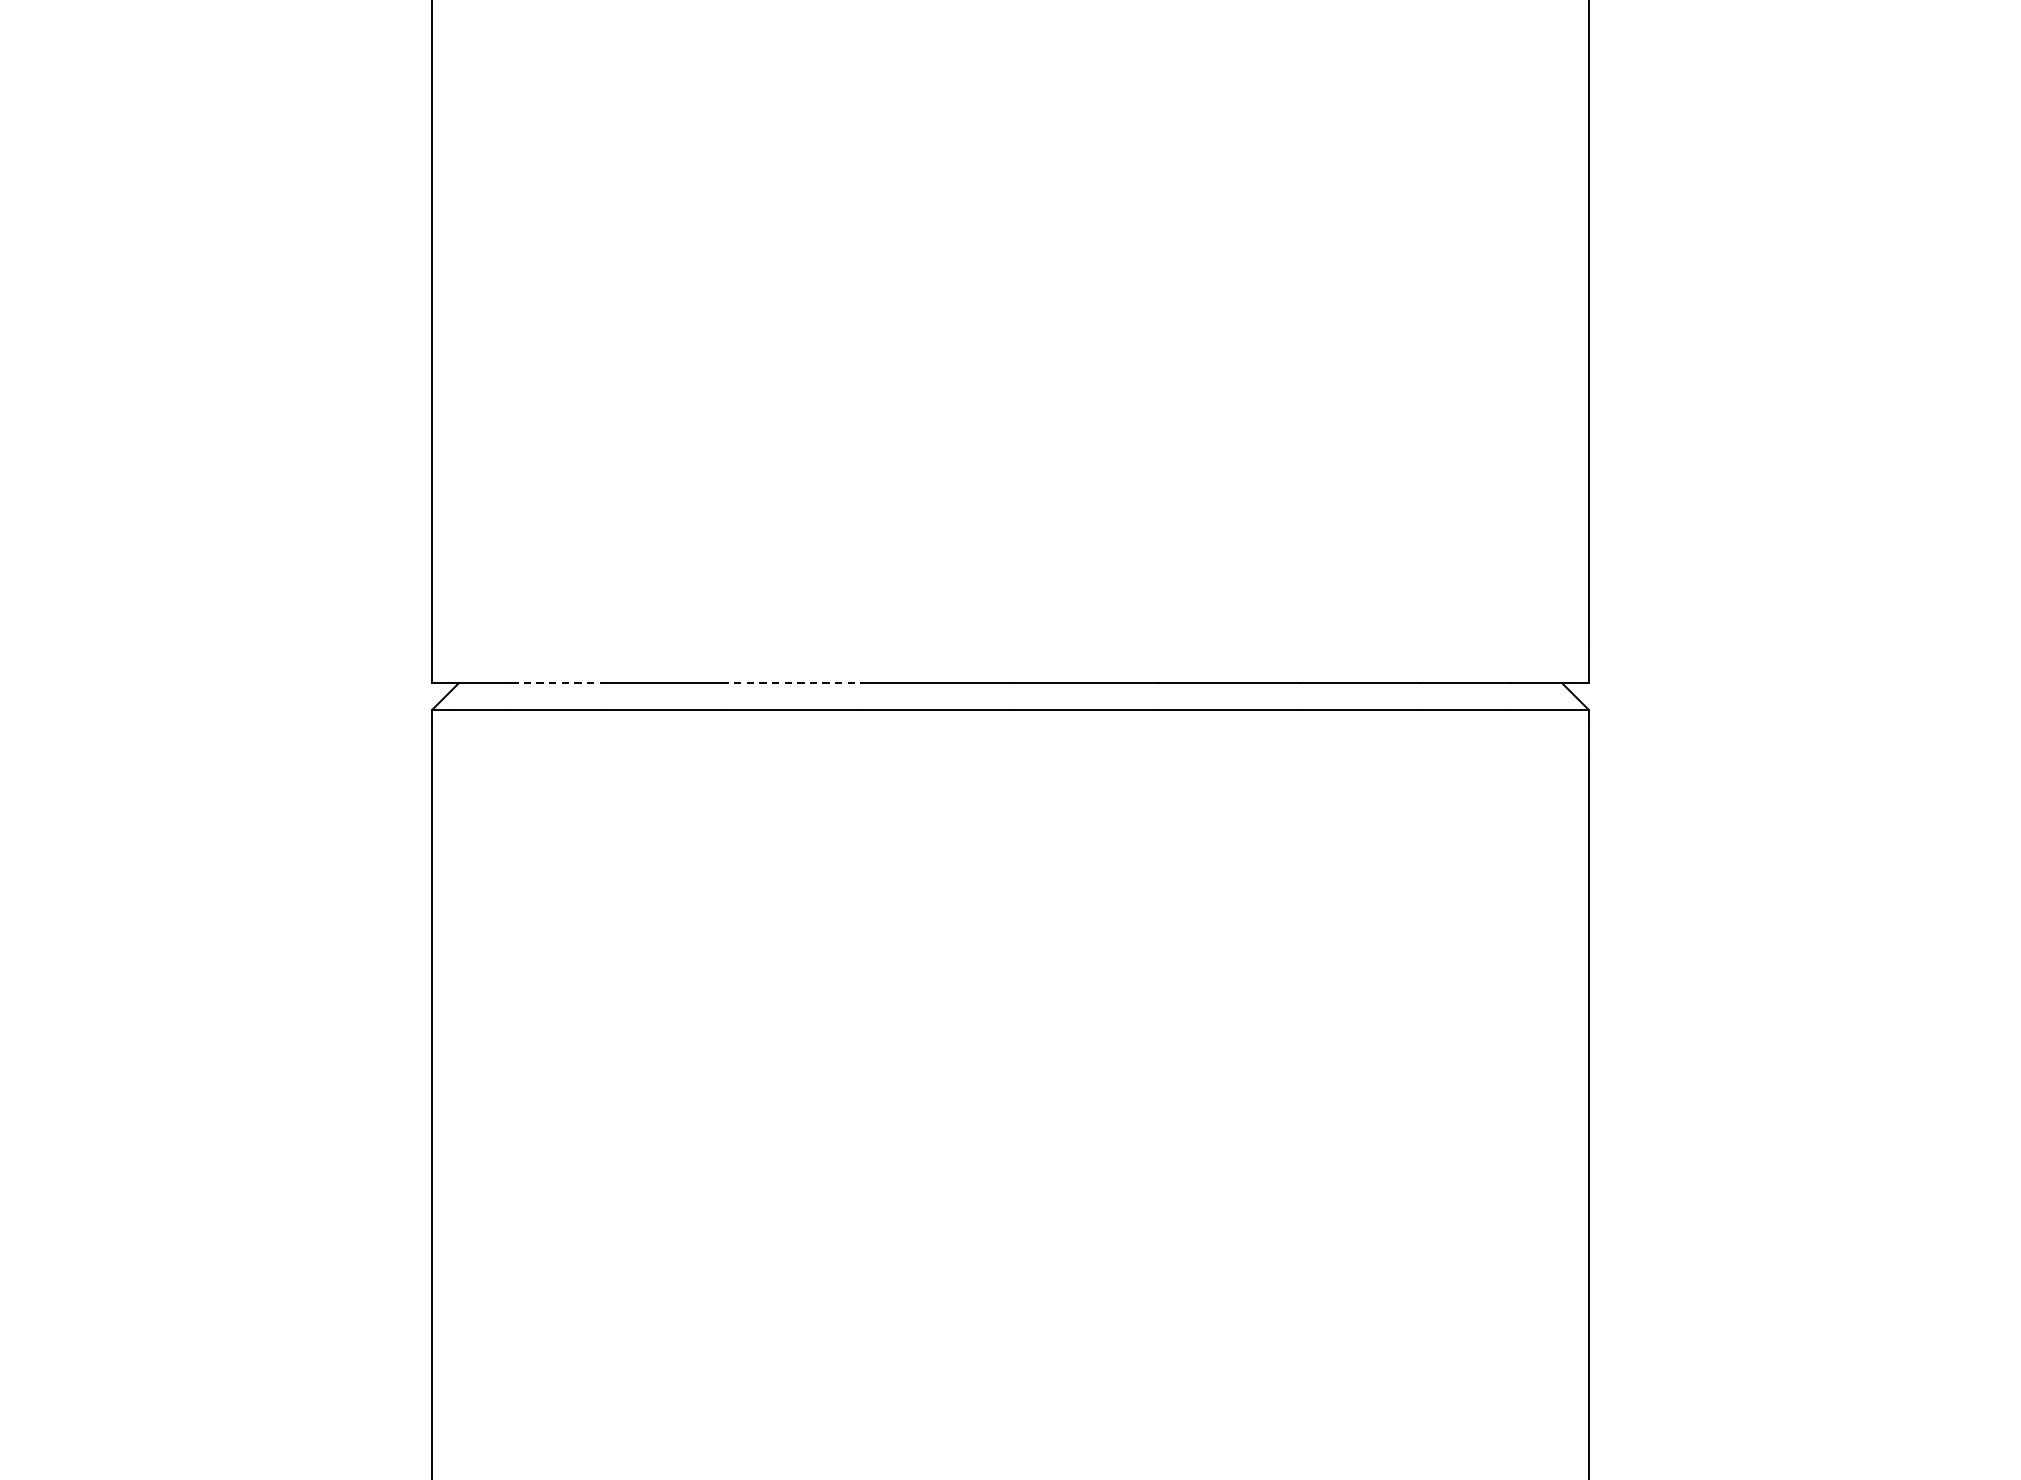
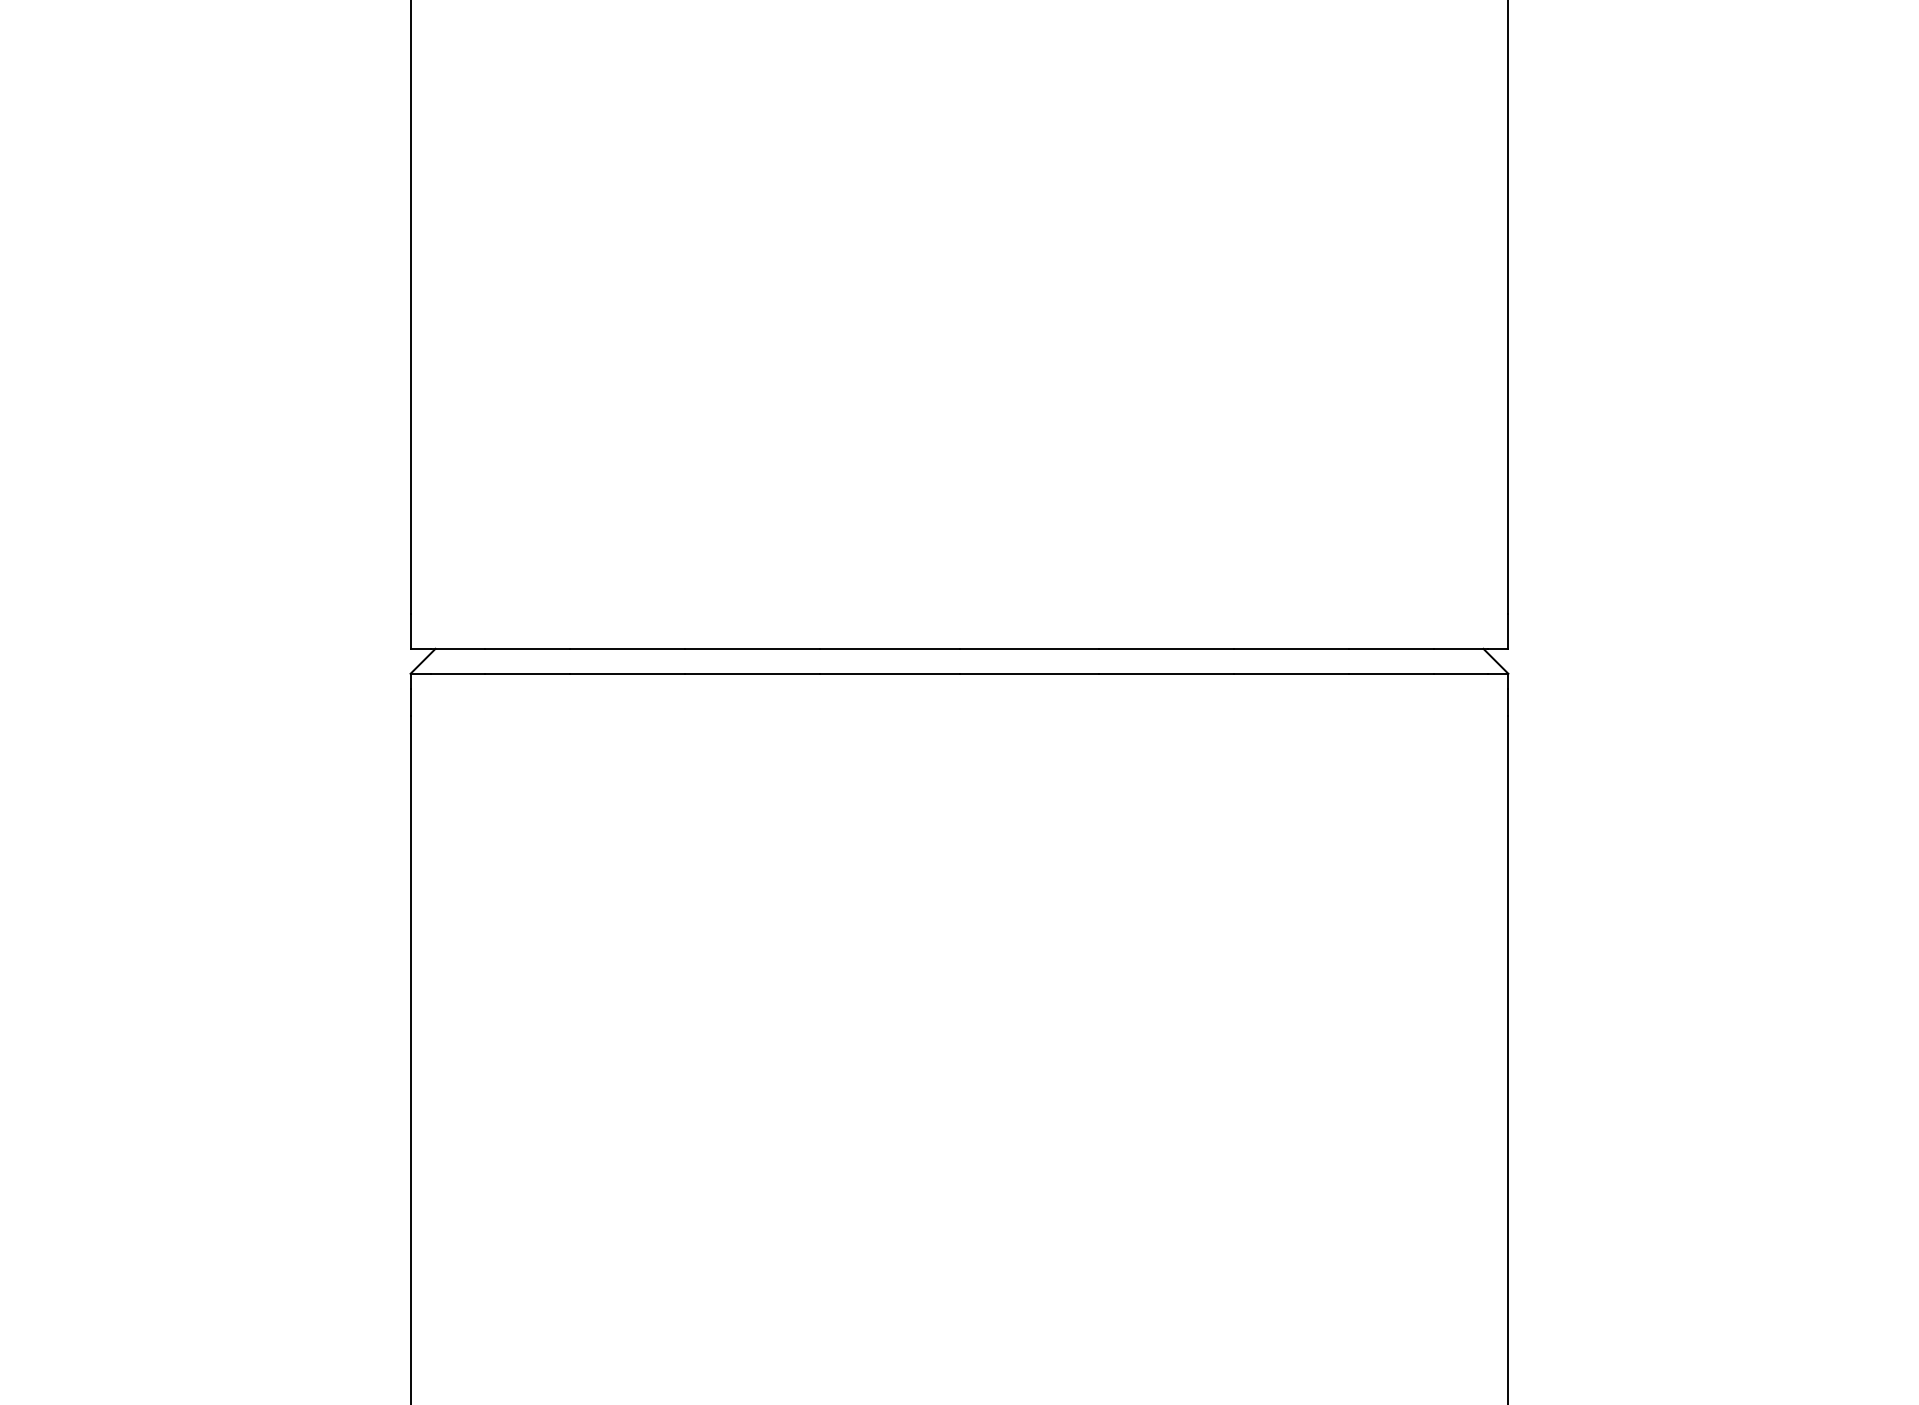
line: (556, 683) -> (528, 648), dashed -> solid
line: (792, 683) -> (752, 648), dashed -> solid

